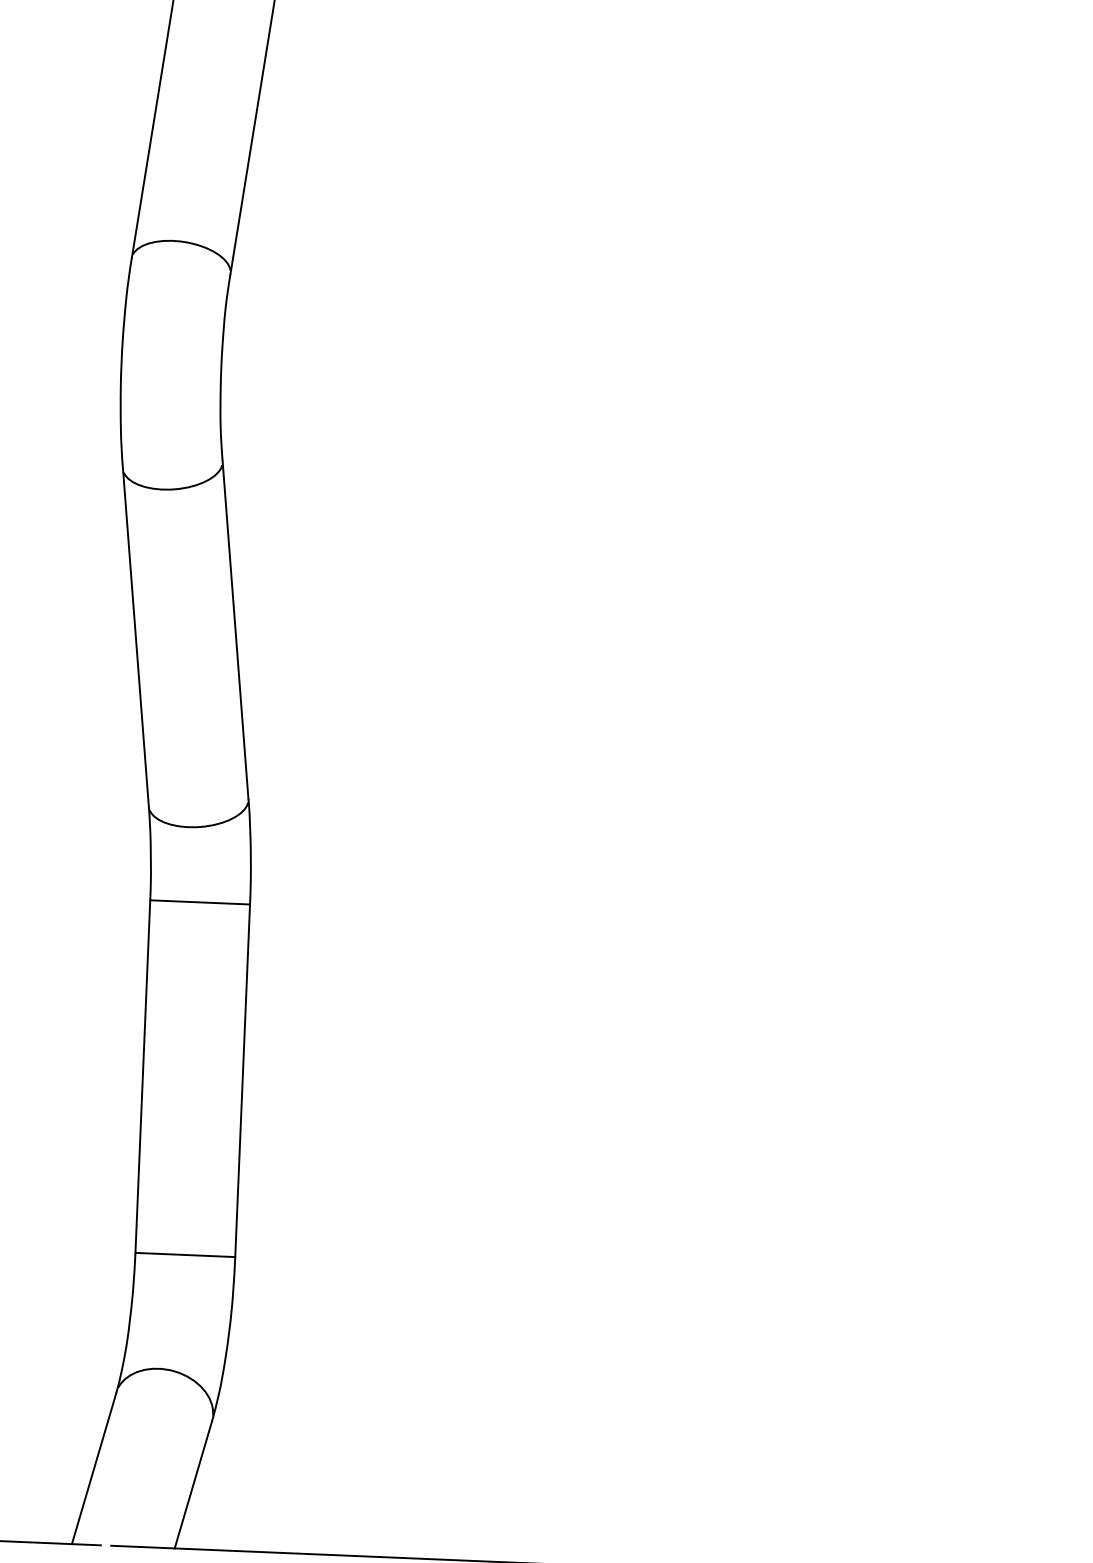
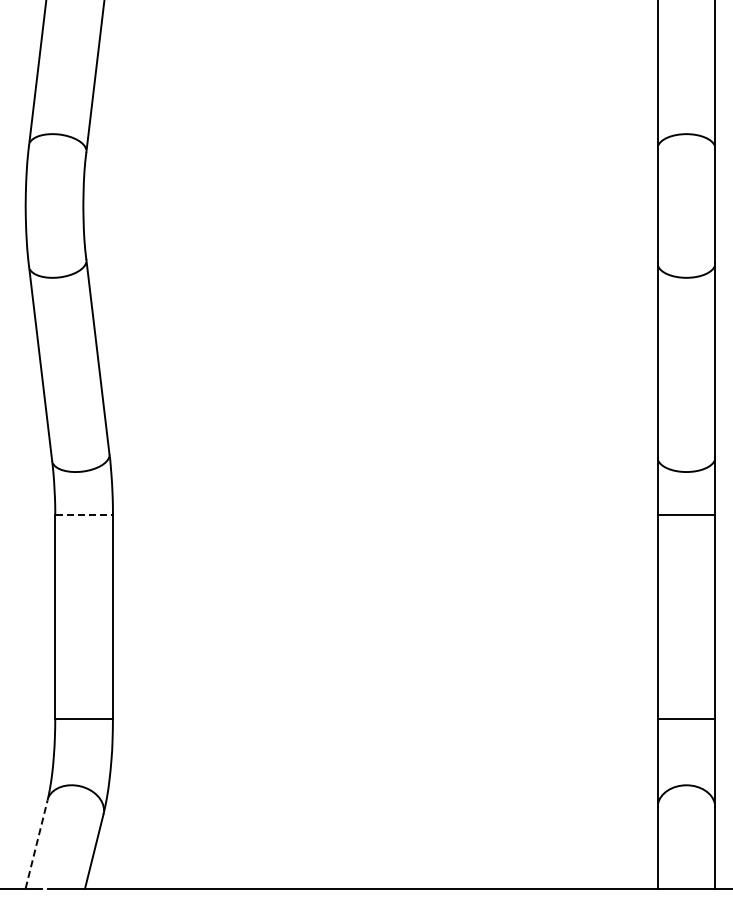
line: (200, 903) -> (84, 515), solid -> dashed
line: (93, 1468) -> (36, 844), solid -> dashed

